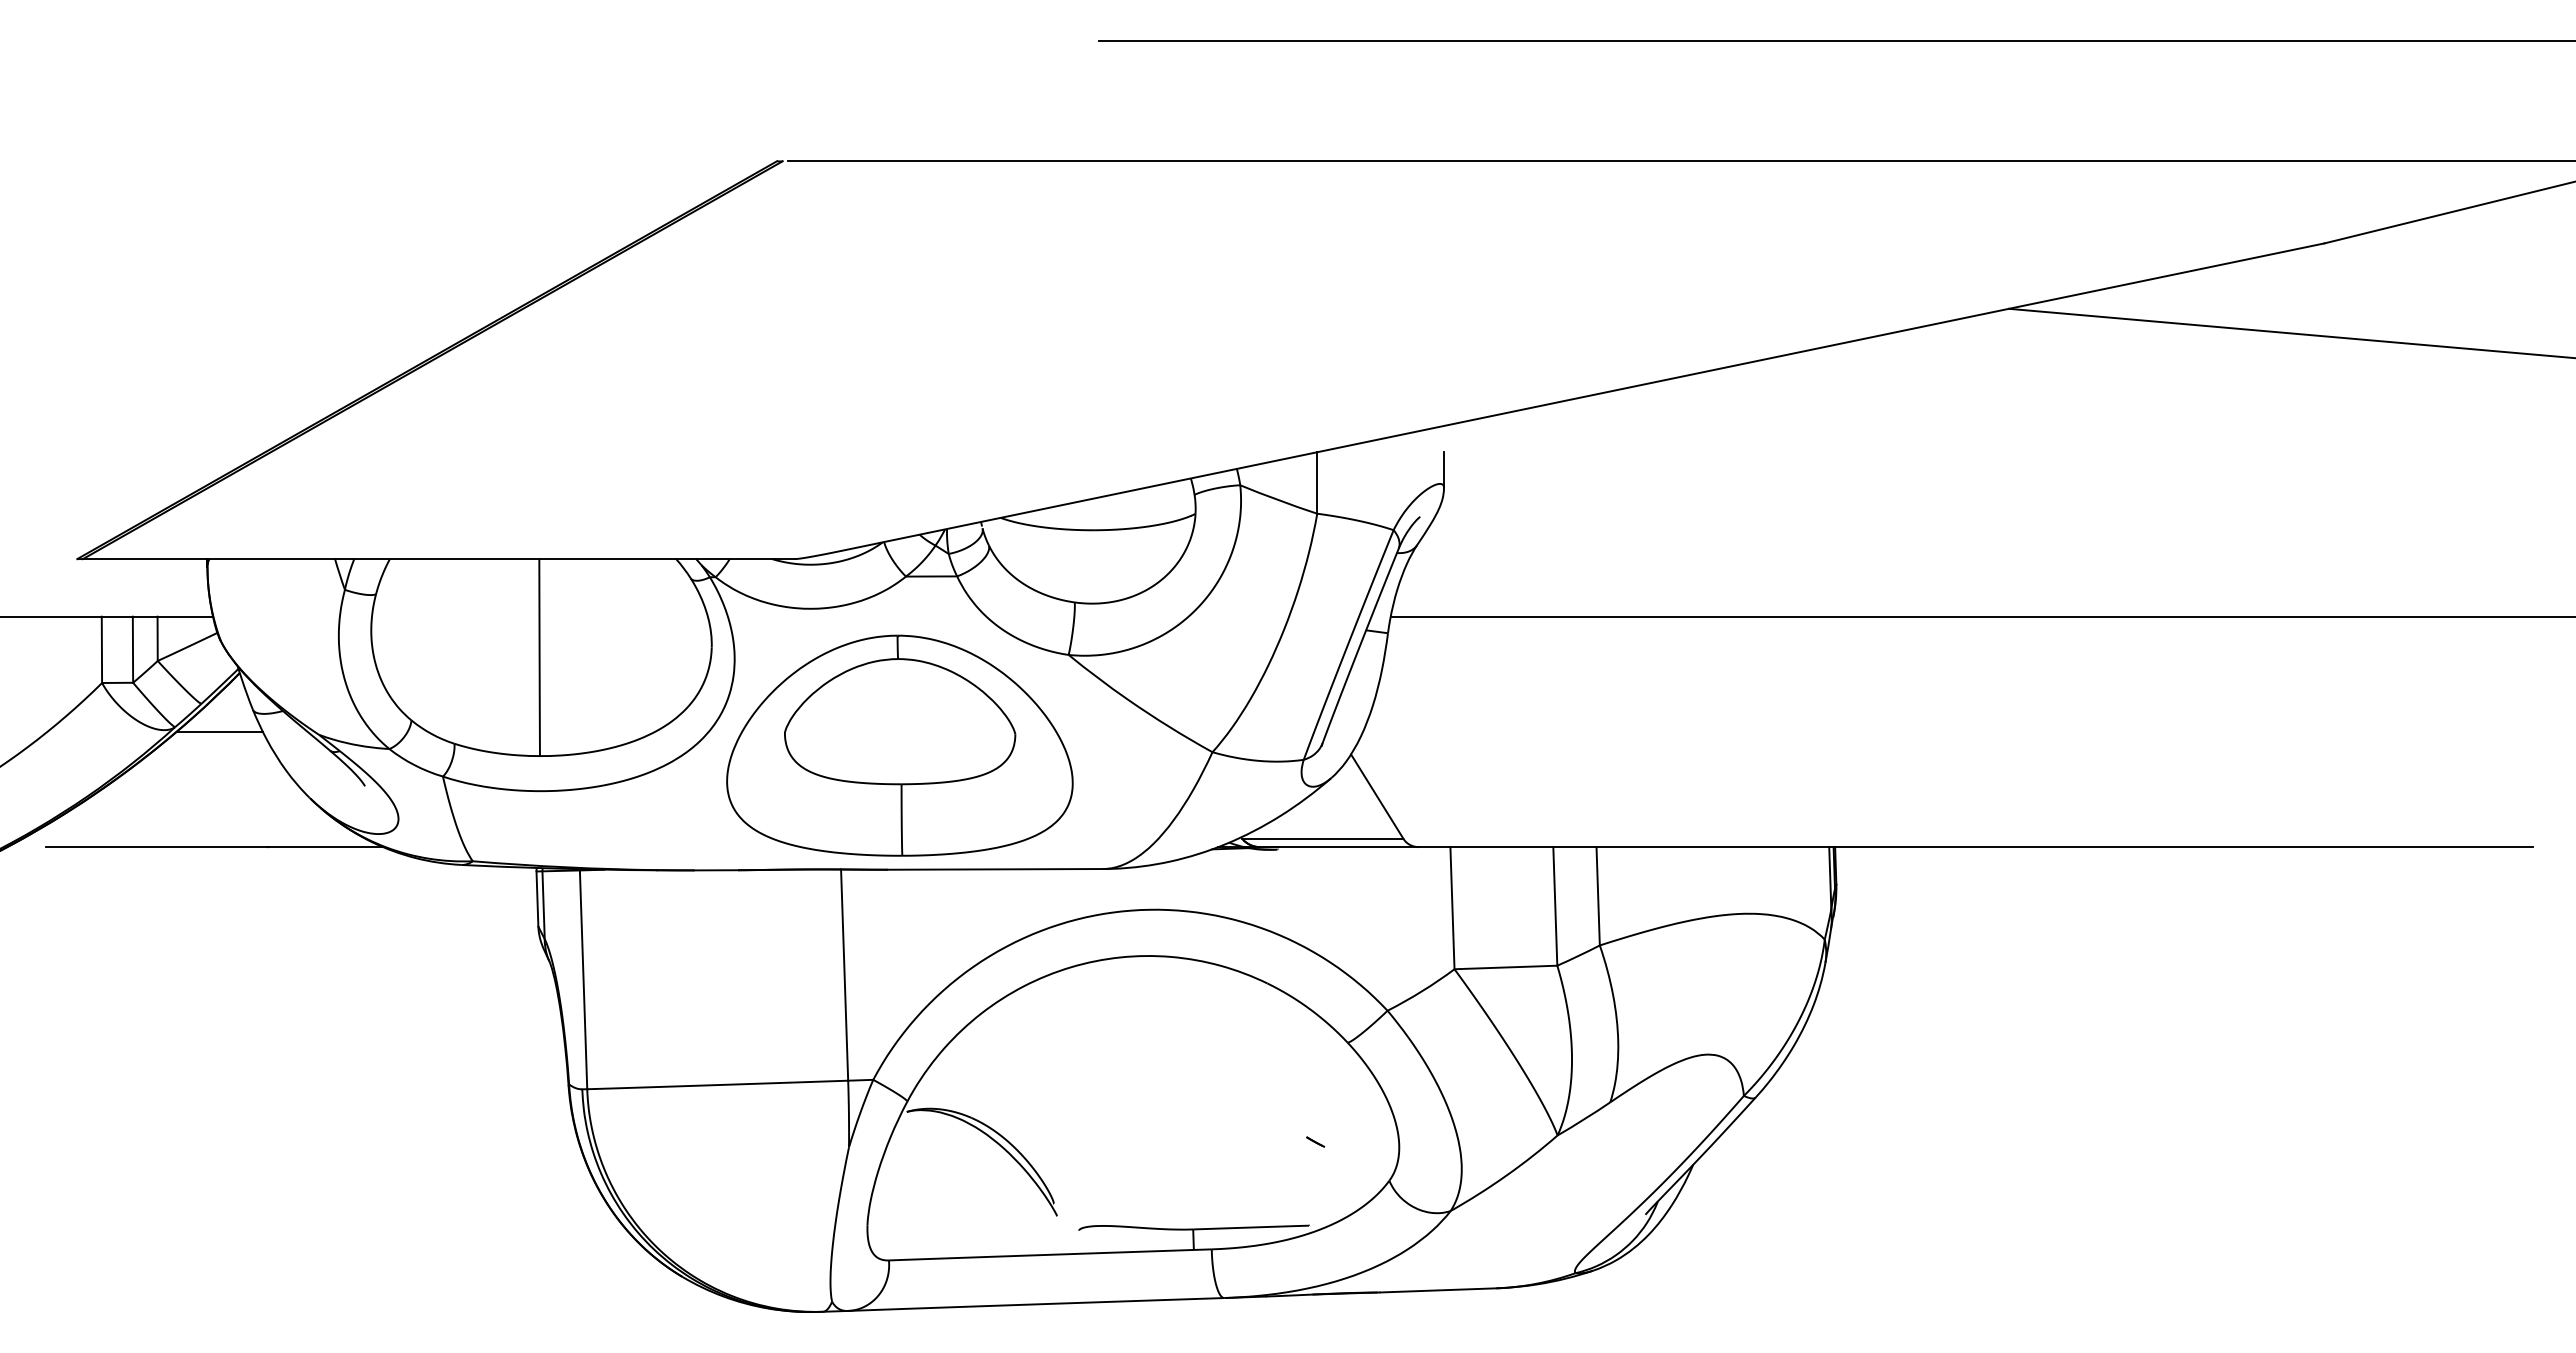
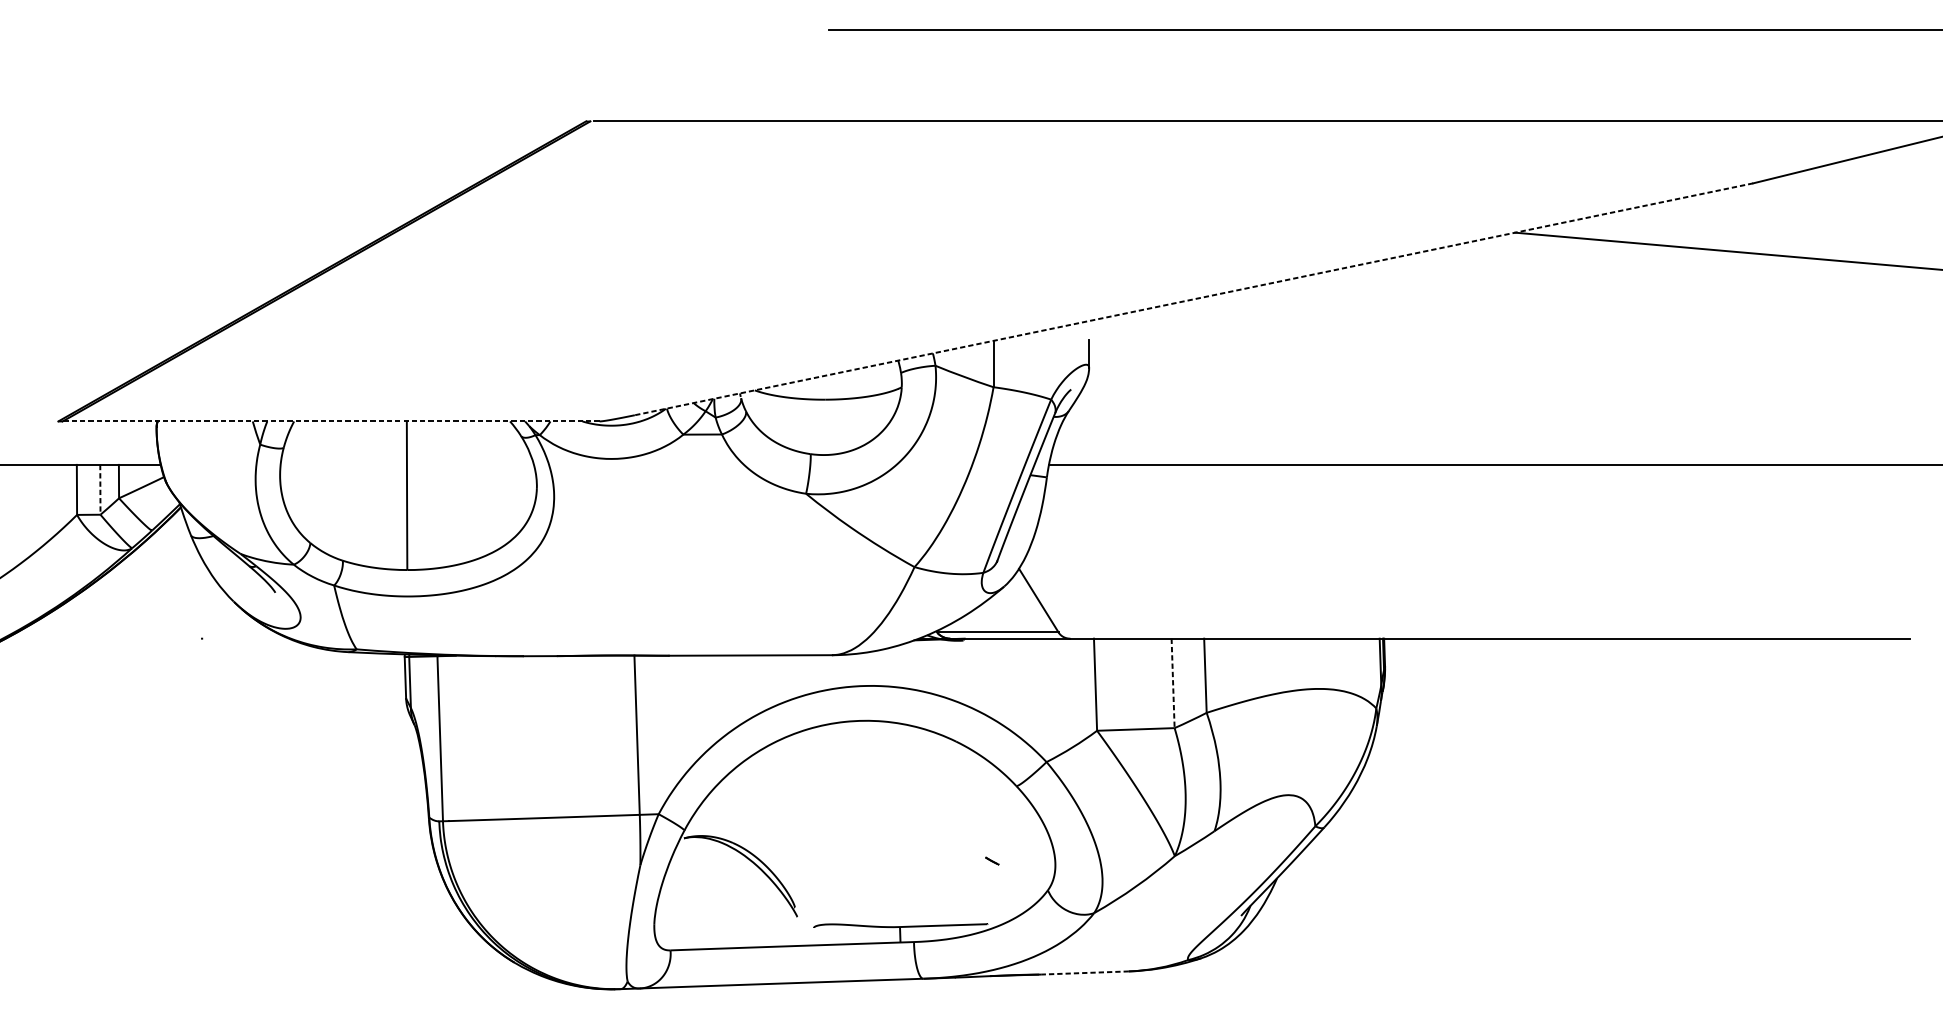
line: (1582, 397) -> (1193, 299), solid -> dashed
line: (438, 559) -> (330, 421), solid -> dashed
line: (132, 650) -> (100, 490), solid -> dashed
line: (219, 731) -> (165, 551), removed
part: (899, 745) -> (678, 562), removed
line: (214, 847) -> (161, 638), removed
line: (1555, 906) -> (1173, 683), solid -> dashed
line: (1437, 1290) -> (1084, 973), solid -> dashed

